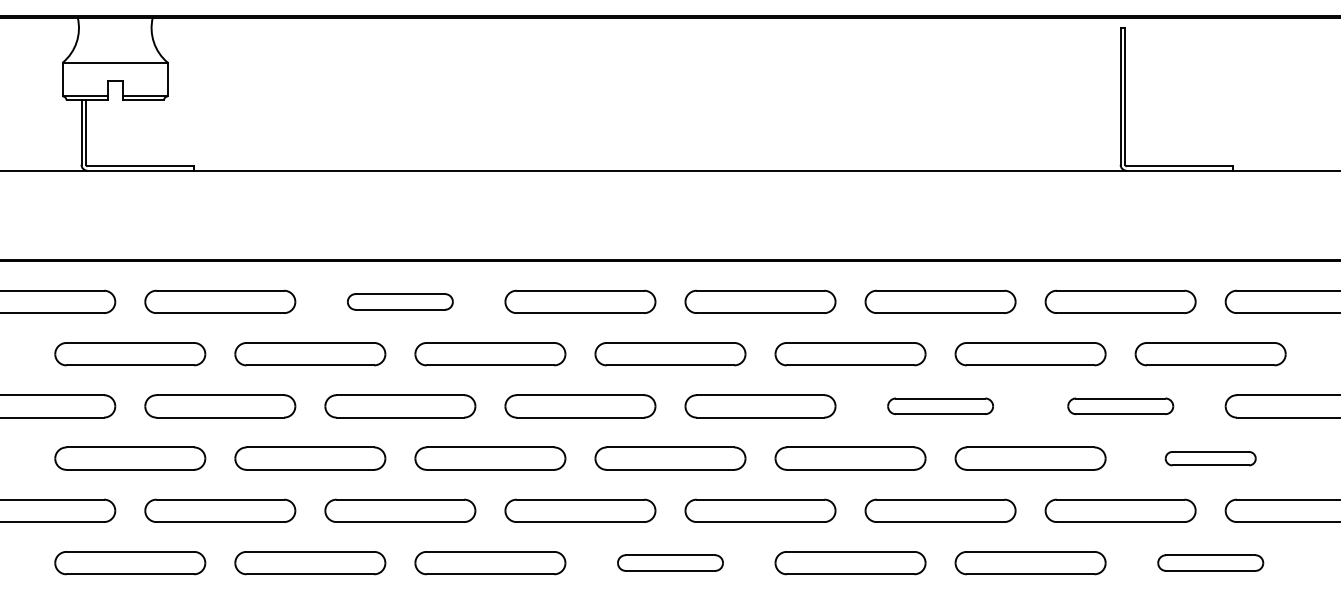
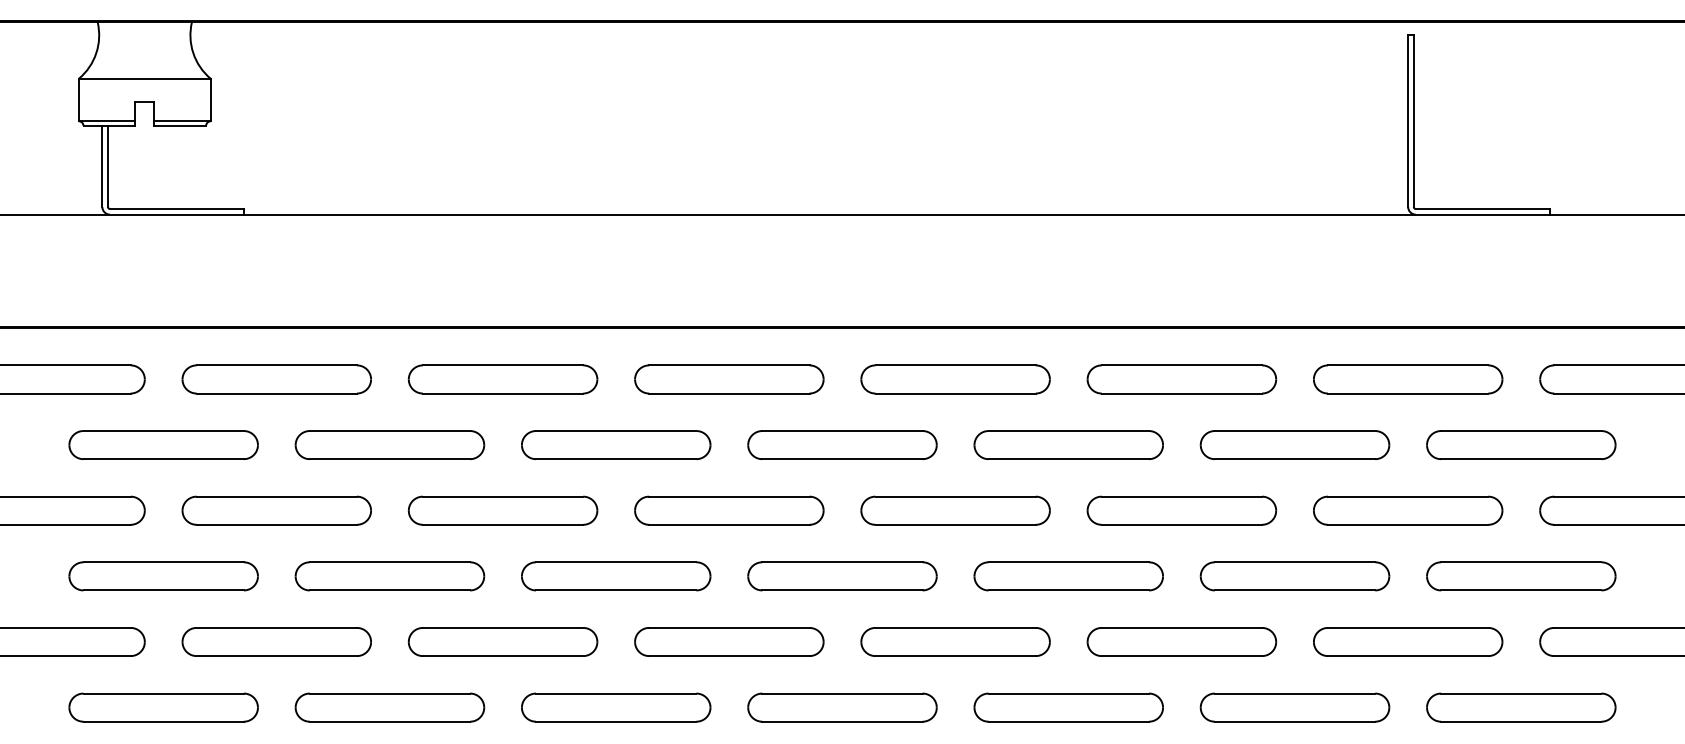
part: (399, 301) -> (502, 379), size x1.43
part: (940, 406) -> (1181, 510), size x1.43
part: (1120, 406) -> (1408, 510), size x1.43
part: (1210, 458) -> (1521, 576), size x1.67
part: (670, 562) -> (842, 707), size x1.43
part: (1210, 562) -> (1521, 707), size x1.43

